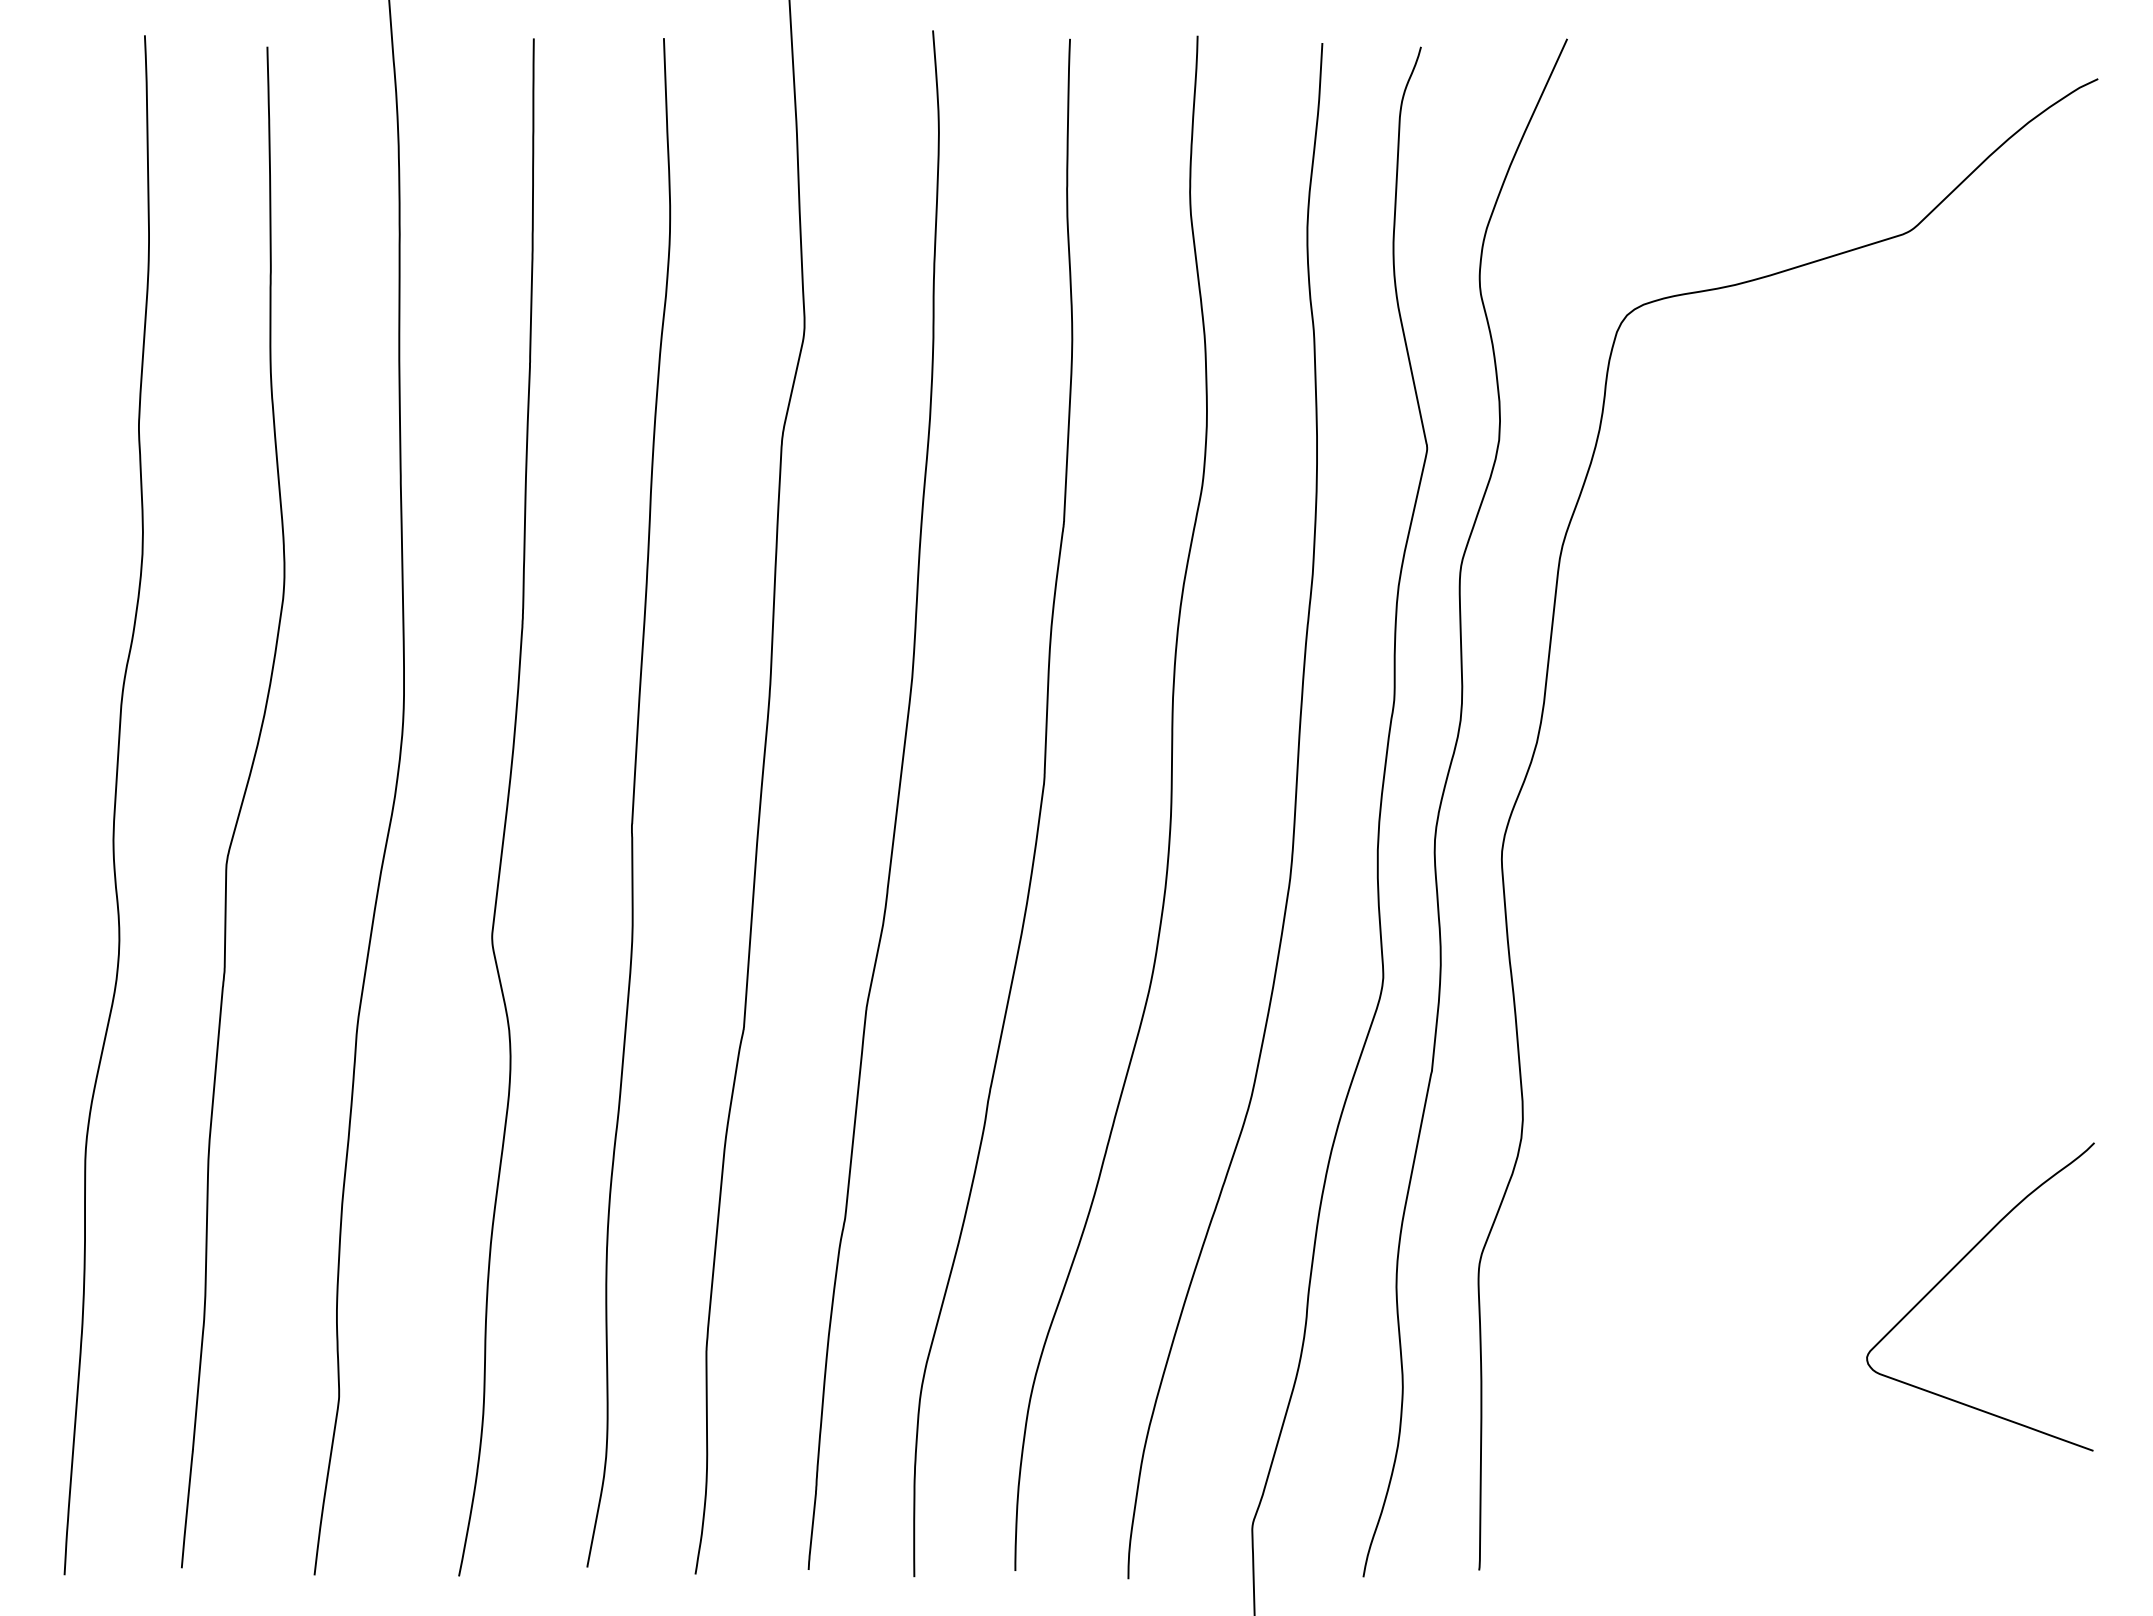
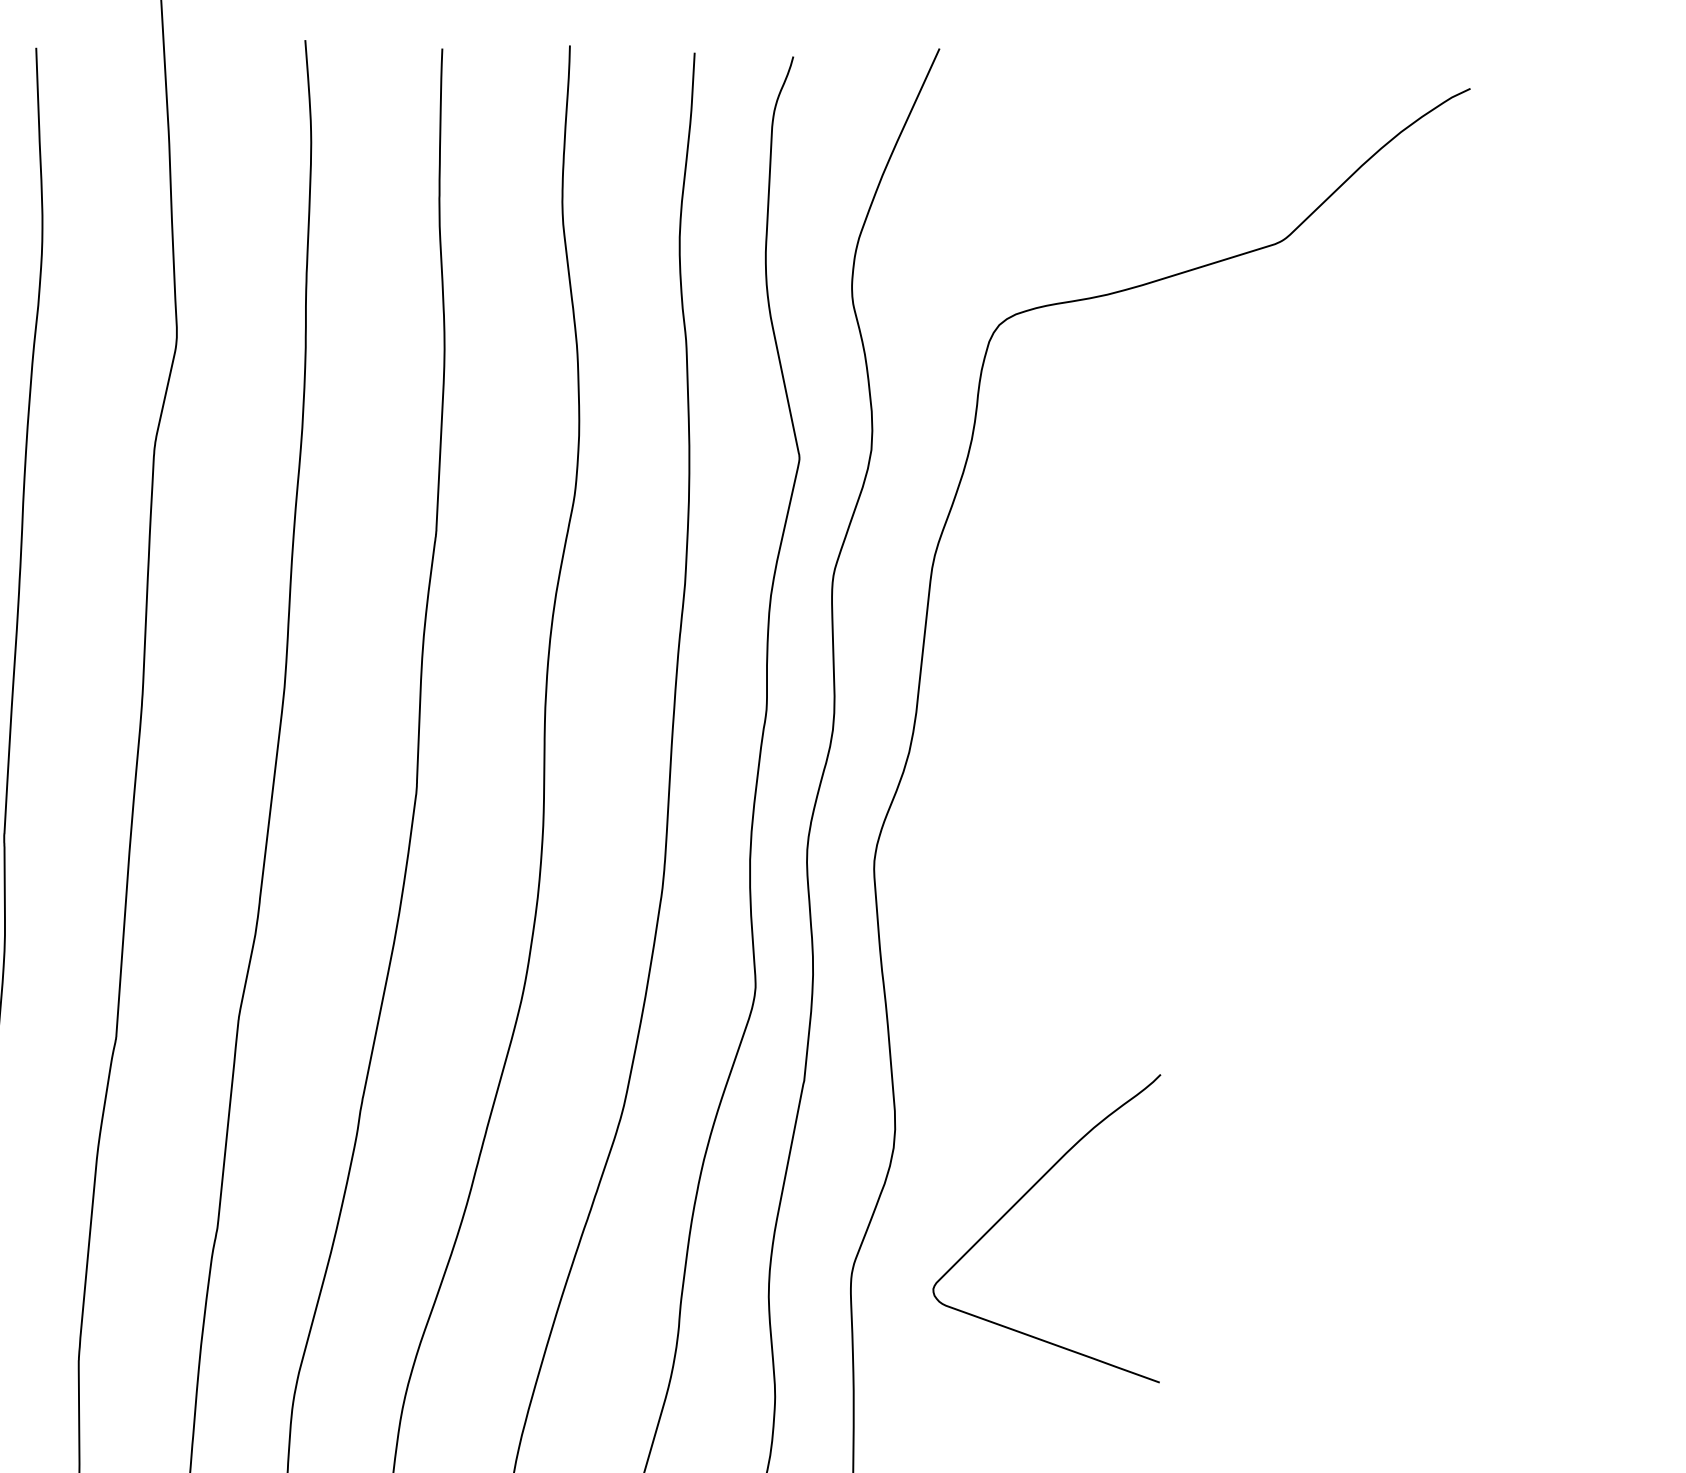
curve: (1953, 1269) -> (1019, 1201), moved

